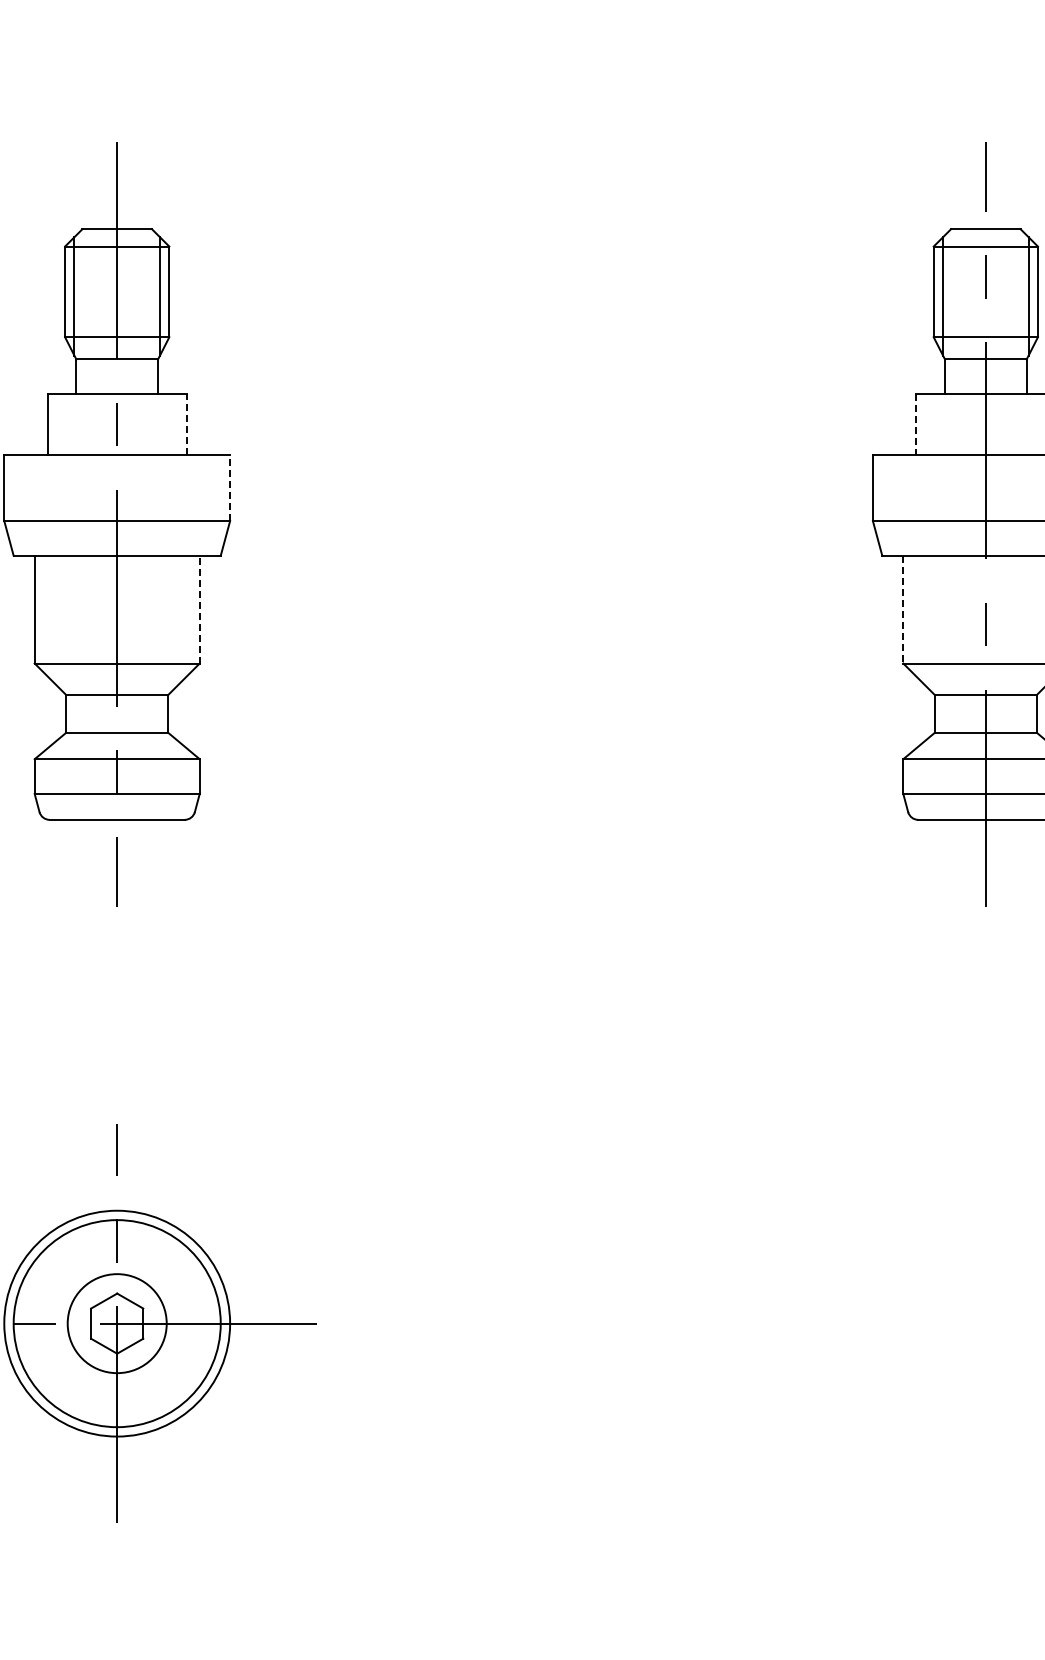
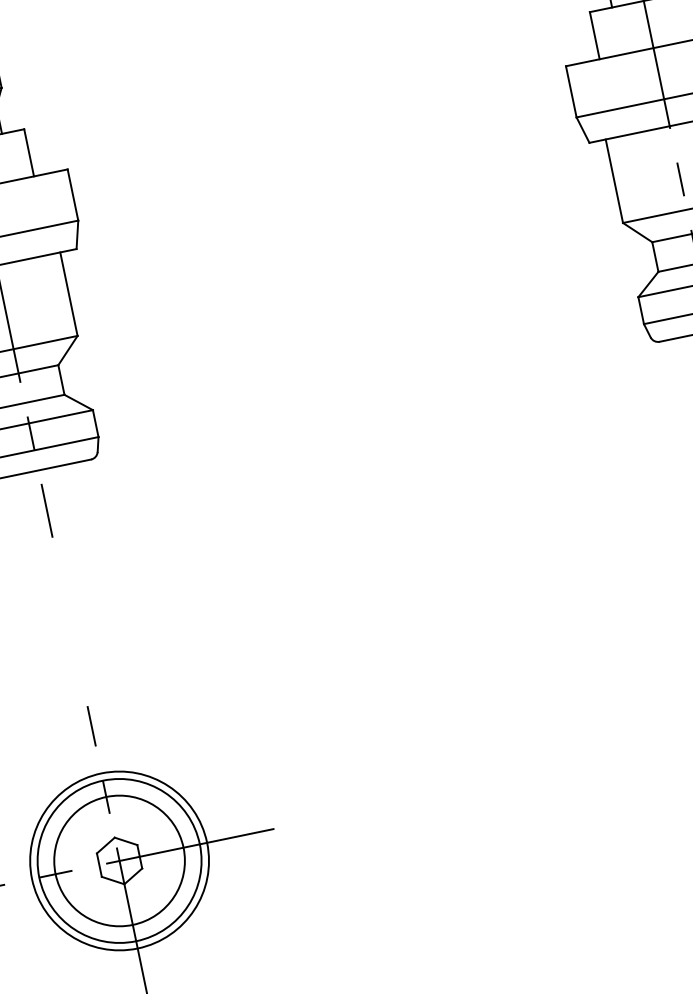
line: (186, 424) -> (28, 152), dashed -> solid
line: (916, 425) -> (595, 36), dashed -> solid
line: (230, 487) -> (73, 194), dashed -> solid
line: (199, 609) -> (68, 294), dashed -> solid
line: (903, 609) -> (614, 181), dashed -> solid
circle: (116, 1323) -> (119, 860), size x1.67

